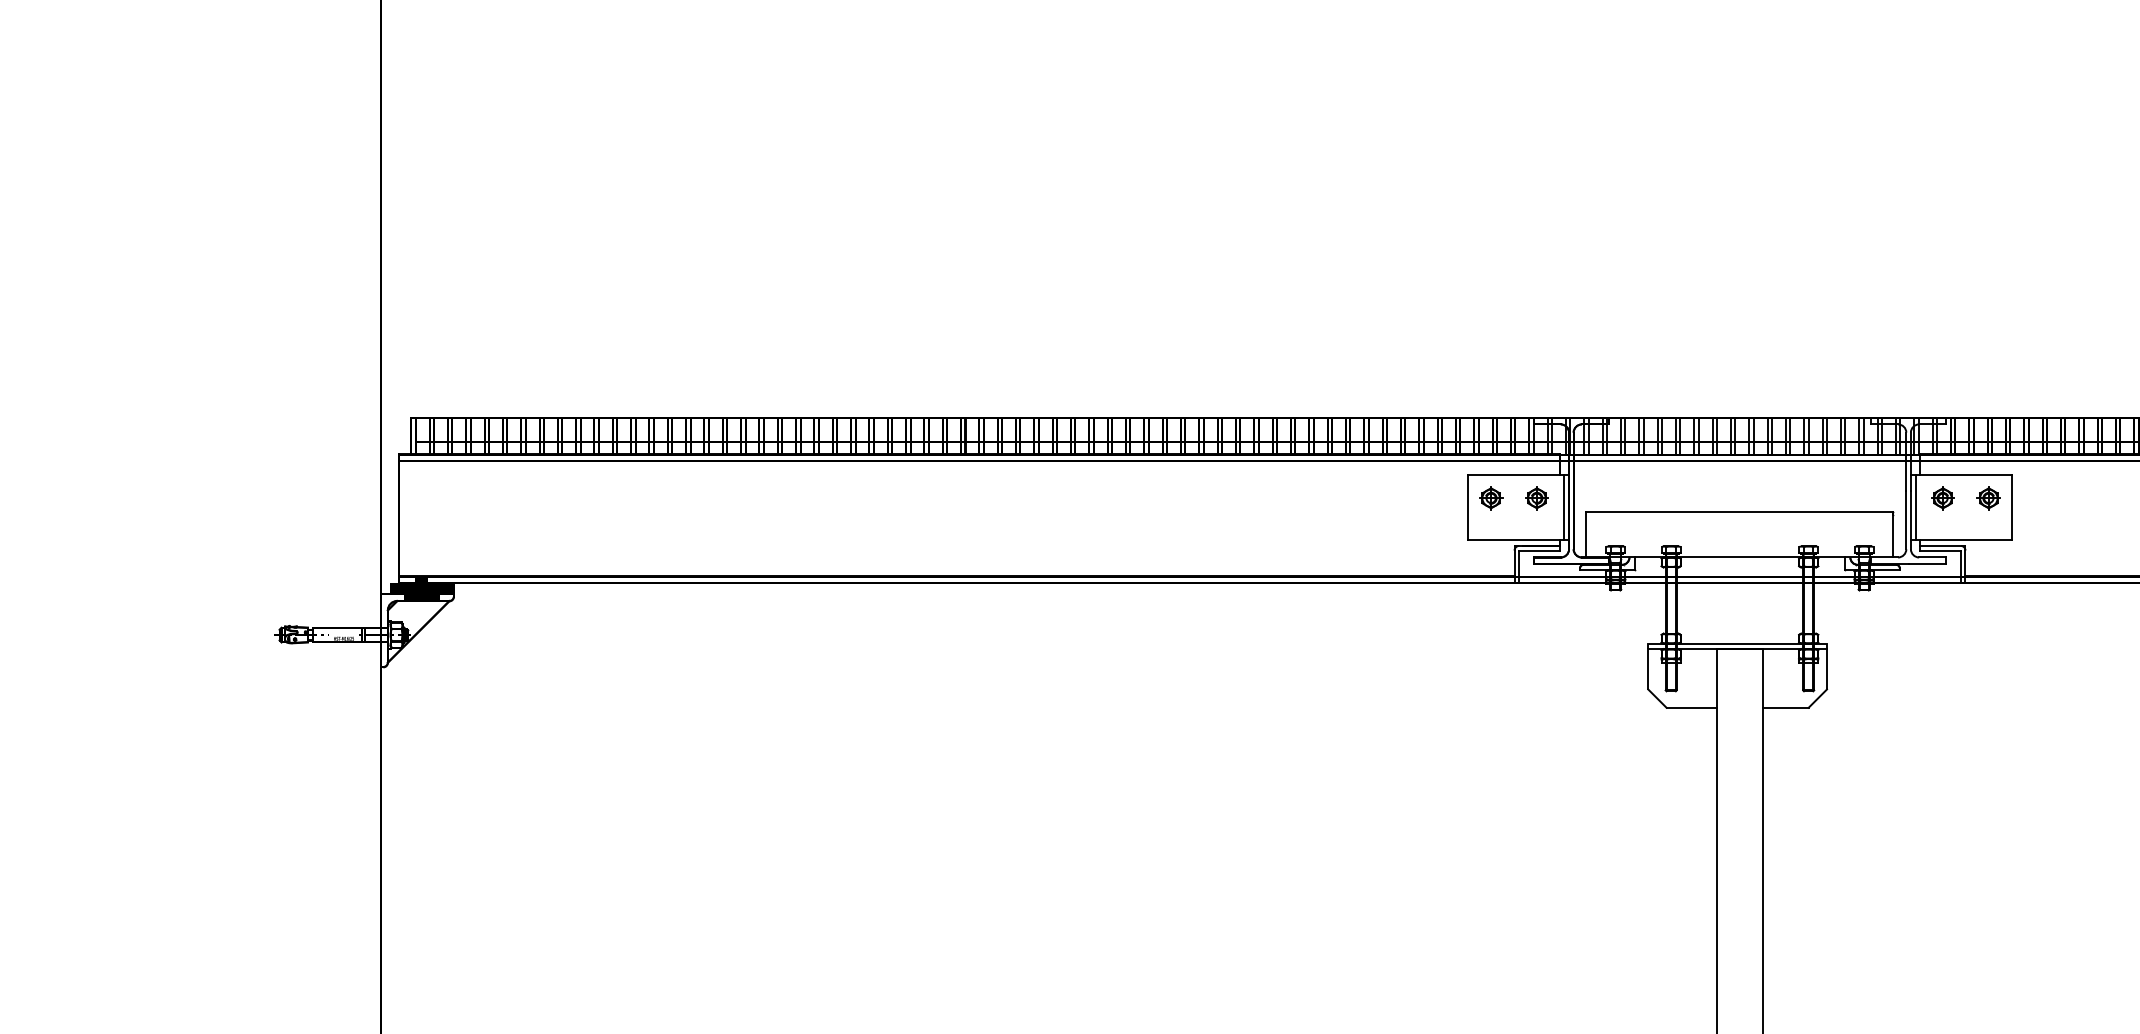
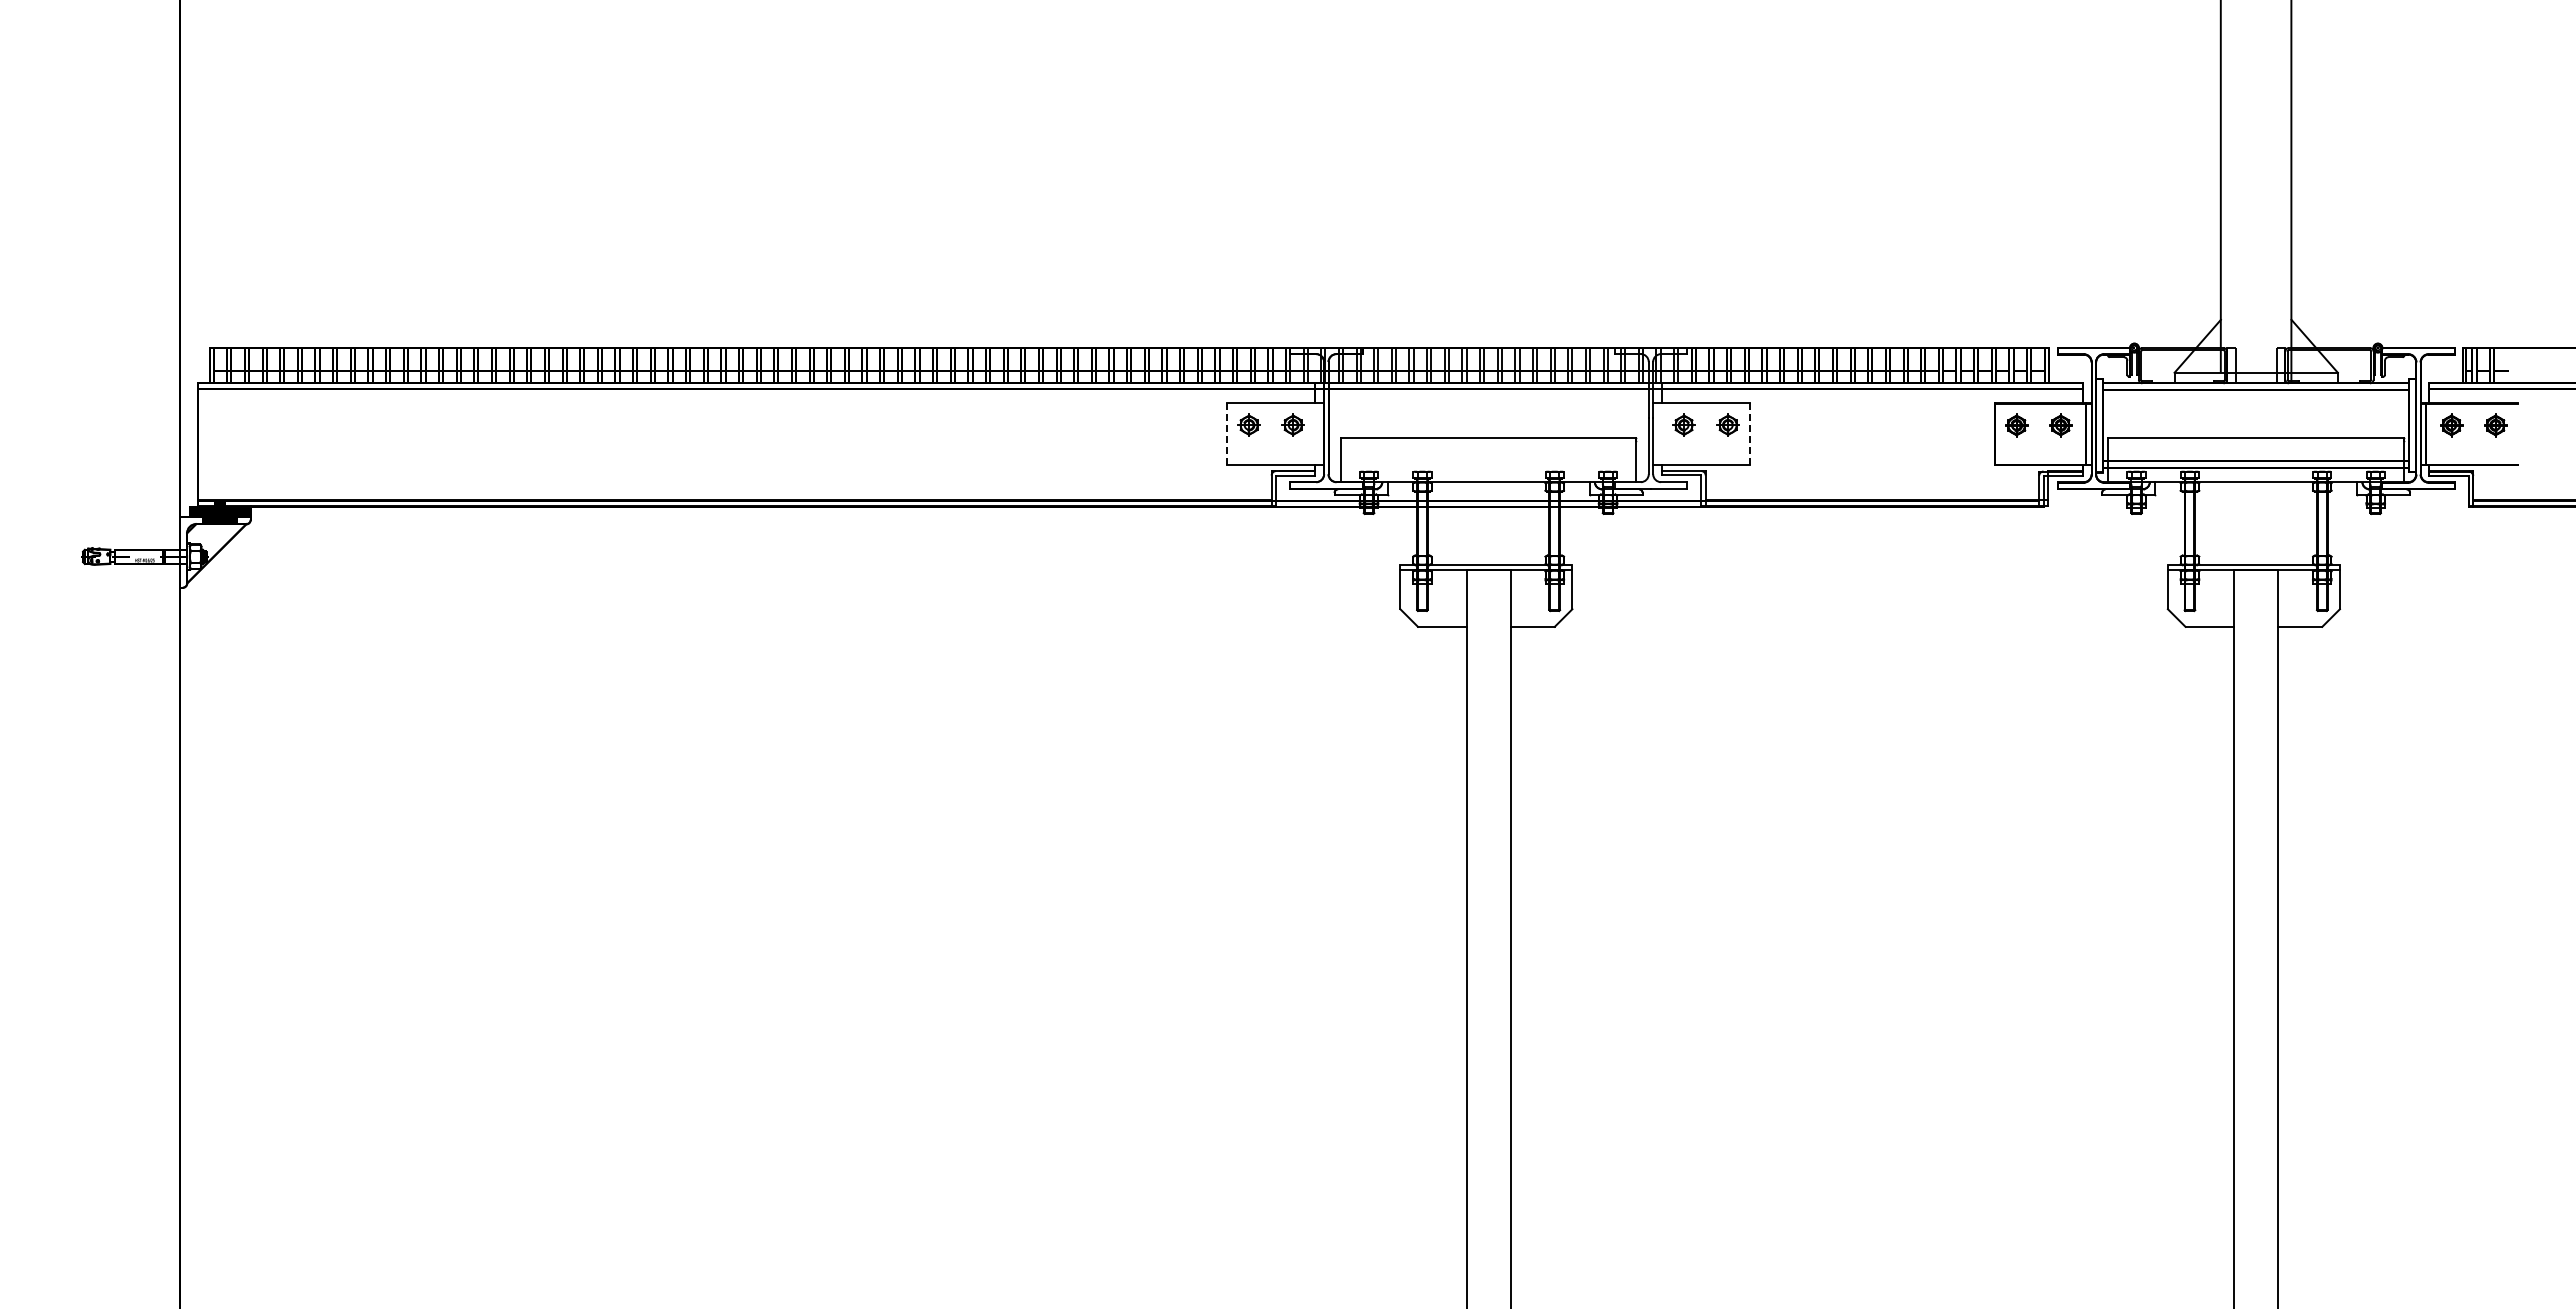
line: (1563, 506) -> (1318, 433), removed
line: (1916, 506) -> (1658, 433), removed
line: (1468, 507) -> (1227, 434), solid -> dashed
line: (2012, 507) -> (1750, 434), solid -> dashed

